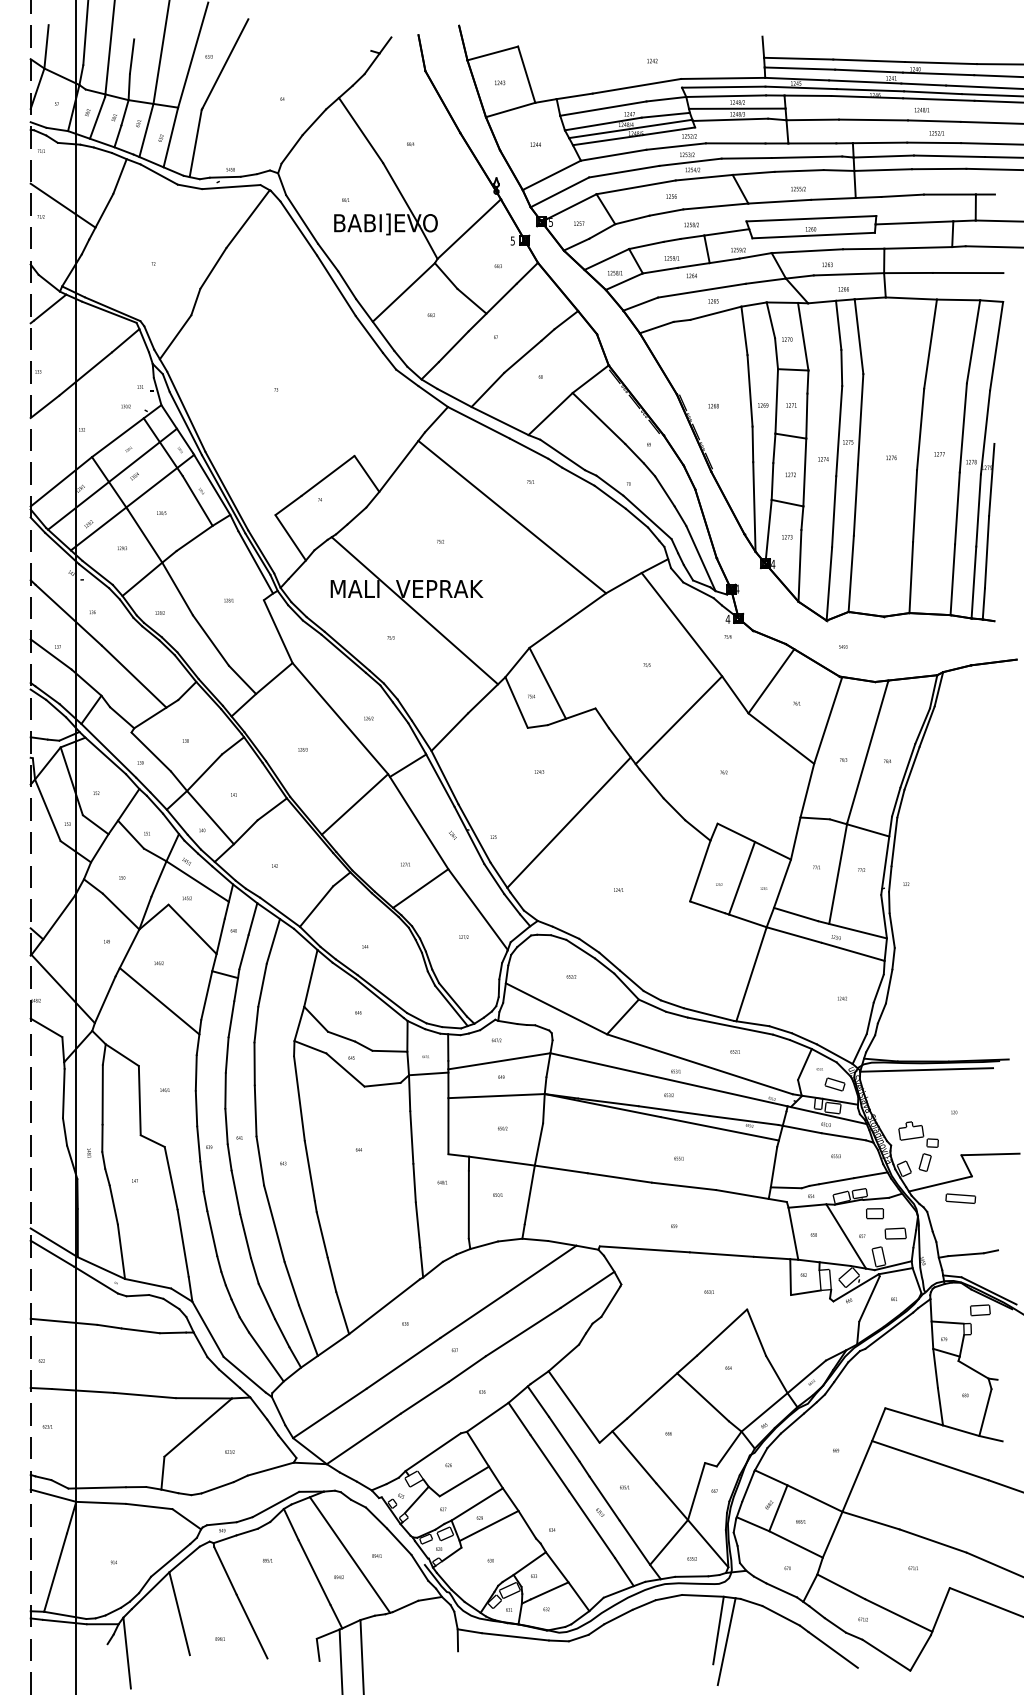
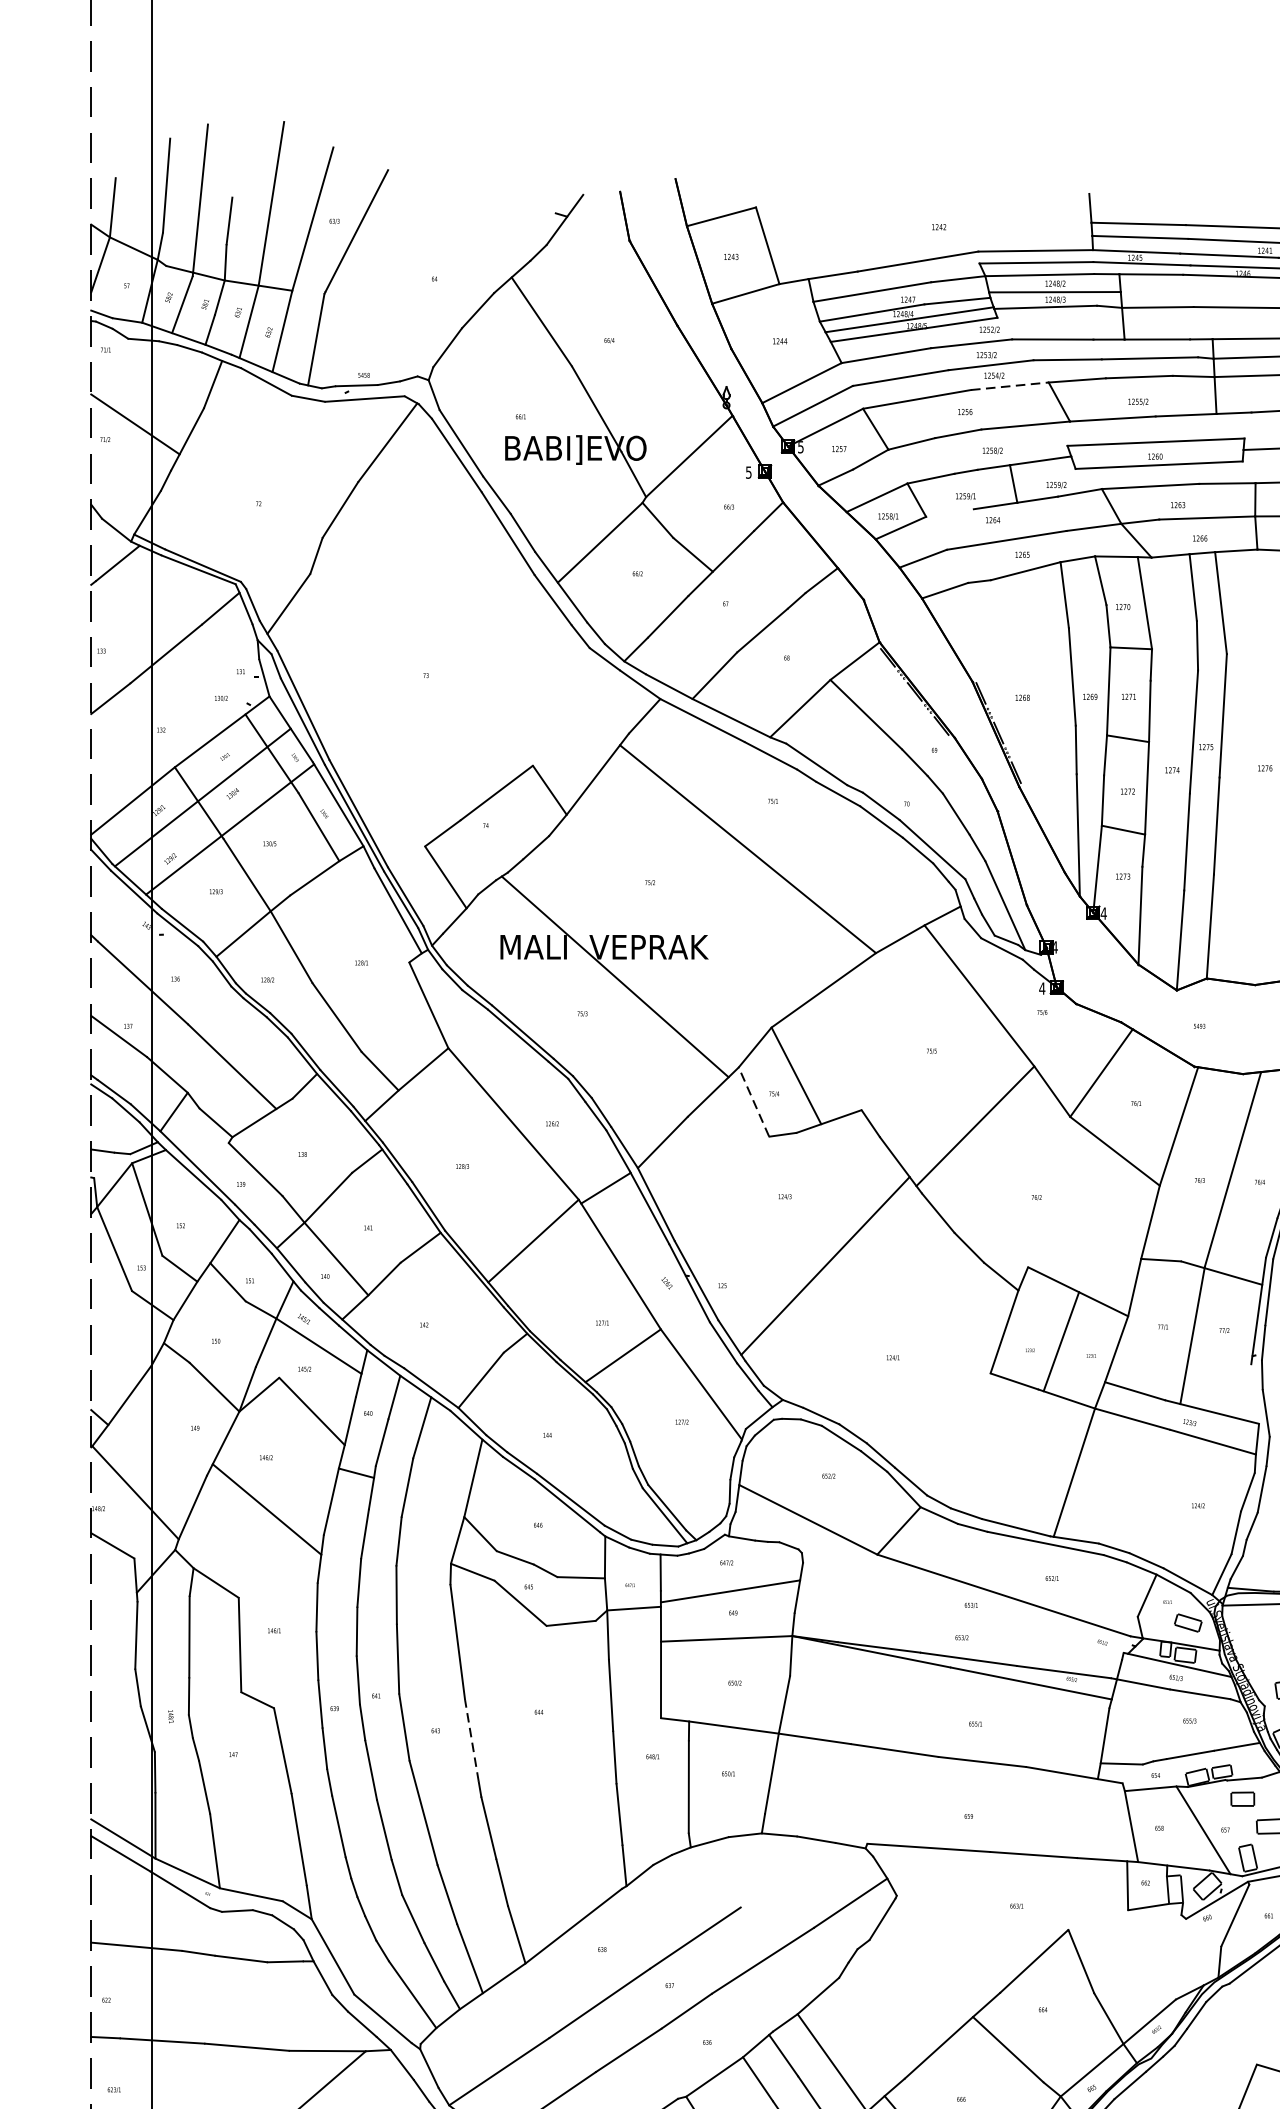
line: (704, 177) -> (1010, 385), solid -> dashed
line: (659, 270) -> (948, 512), removed
line: (516, 702) -> (753, 1102), solid -> dashed
line: (883, 916) -> (1254, 1393), removed
line: (668, 1079) -> (961, 1616), removed
line: (309, 1170) -> (471, 1740), solid -> dashed
line: (541, 1268) -> (787, 1873), removed

